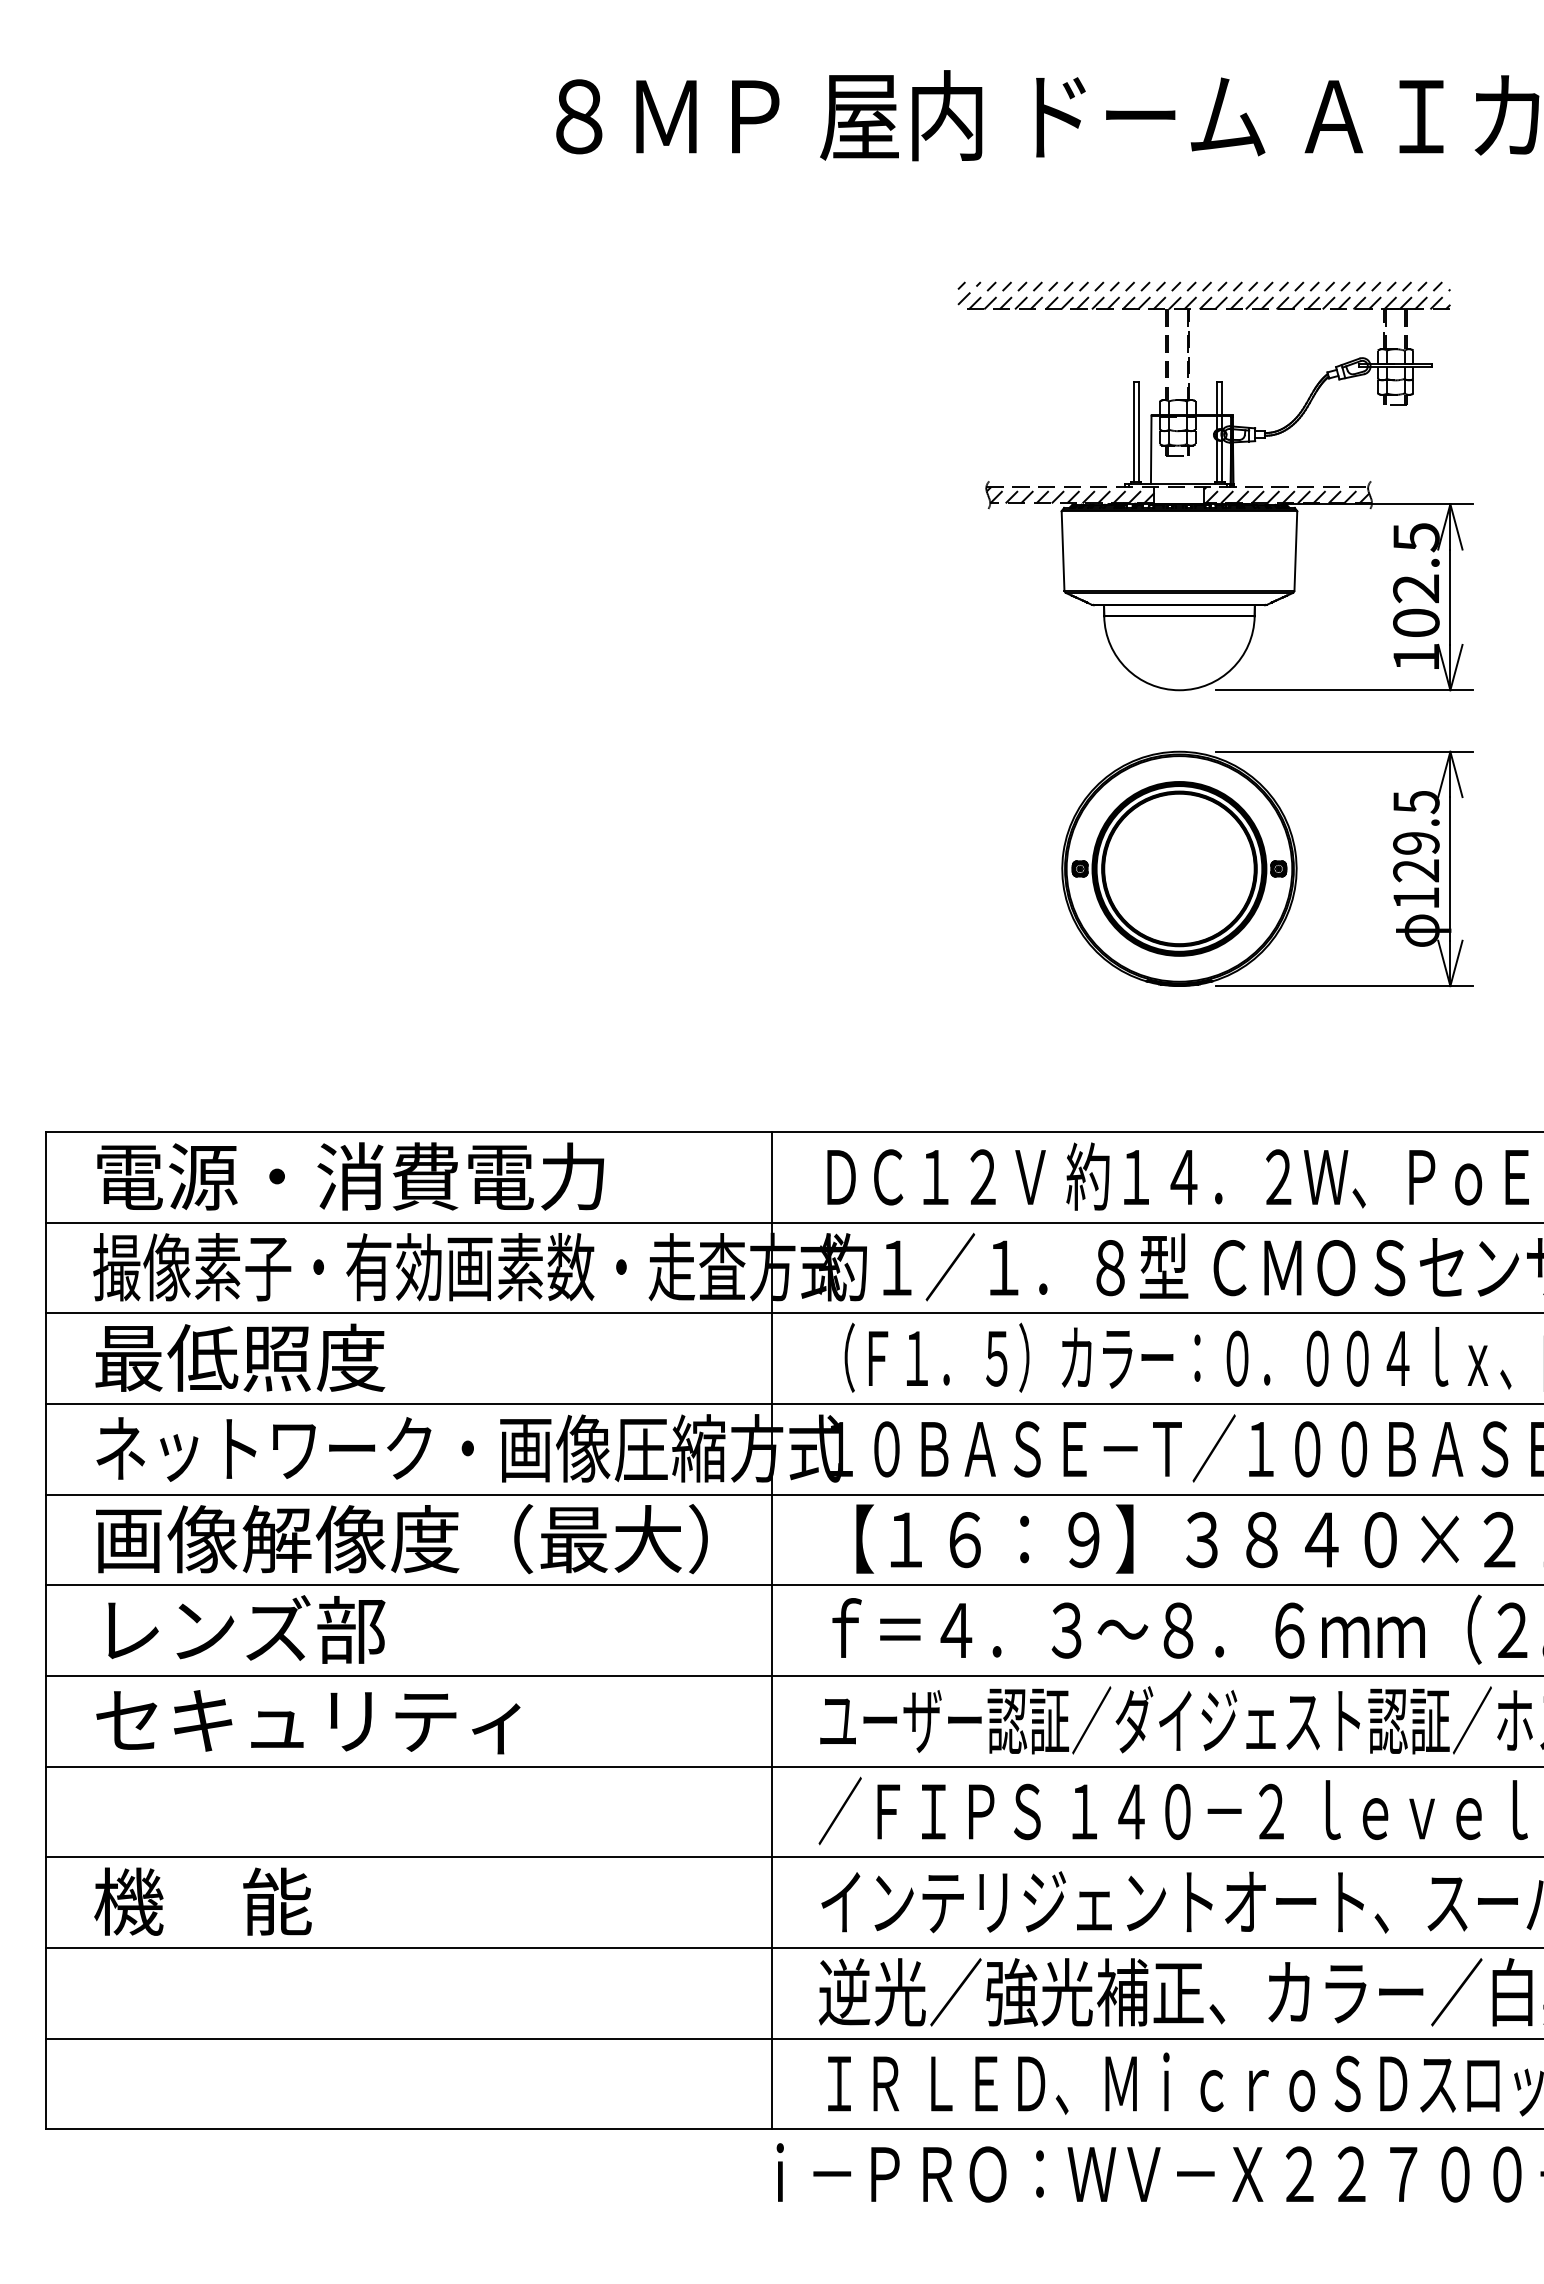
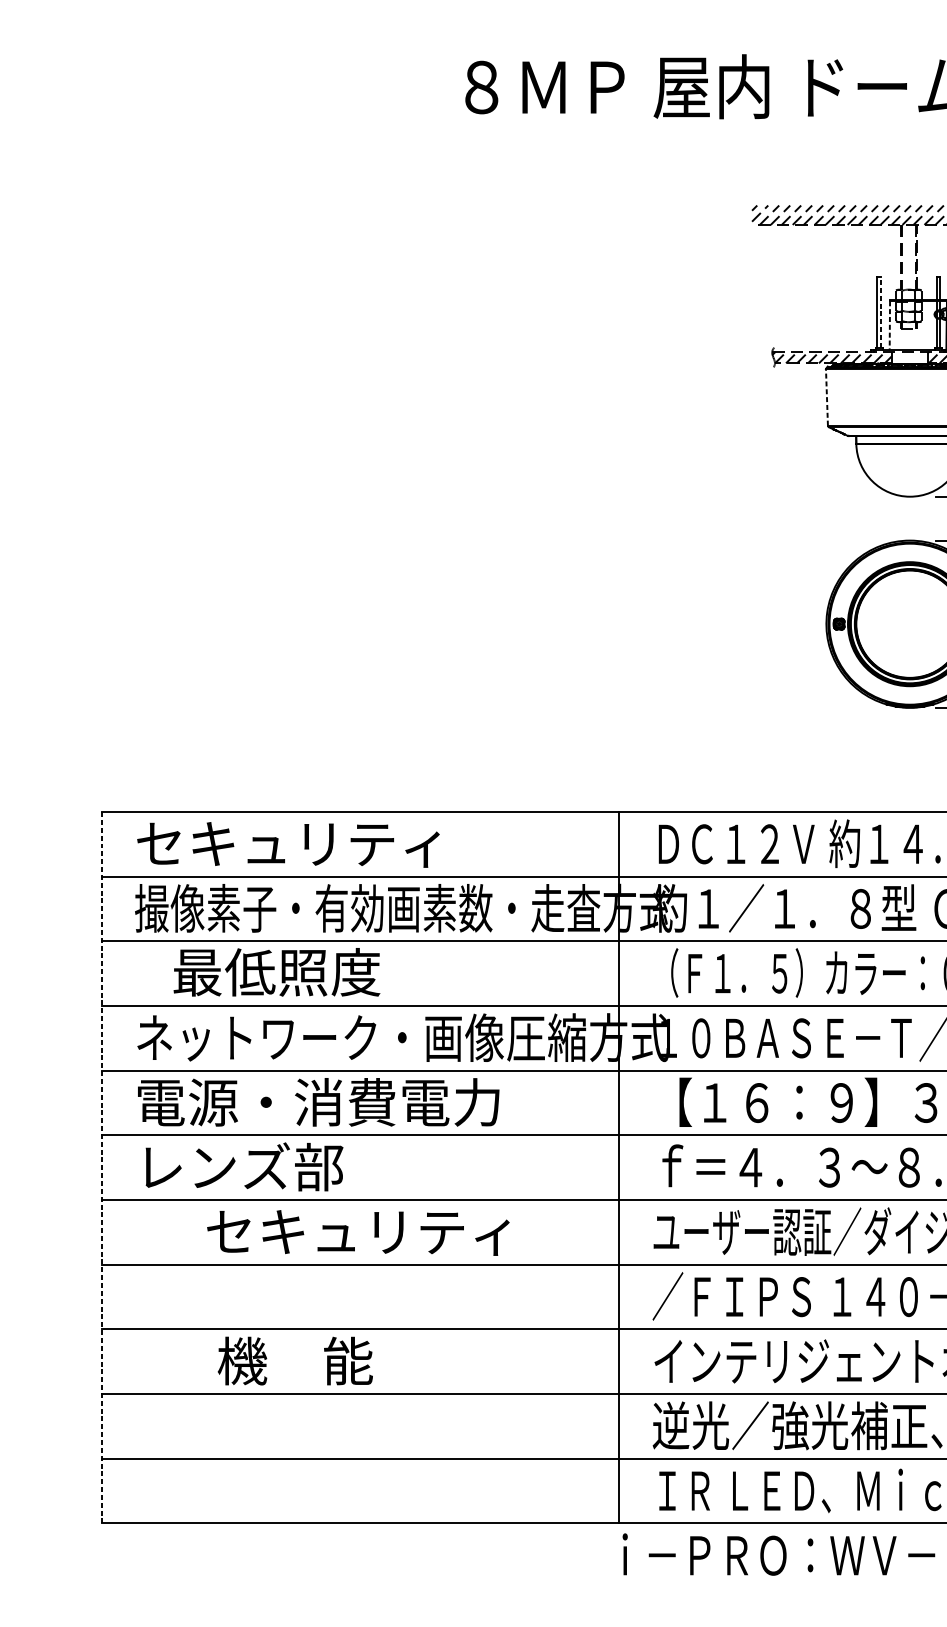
line: (1138, 431) -> (880, 312), solid -> dashed
line: (1151, 450) -> (890, 325), solid -> dashed
line: (1063, 551) -> (827, 397), solid -> dashed
text: (350, 1176) -> (318, 843), 電源・消費電力 -> セキュリティ
text: (240, 1357) -> (277, 972), moved
text: (401, 1539) -> (354, 1102), 画像解像度（最大） -> 電源・消費電力
line: (46, 1630) -> (101, 1167), solid -> dashed
text: (308, 1722) -> (358, 1233), moved
text: (202, 1901) -> (295, 1360), moved

